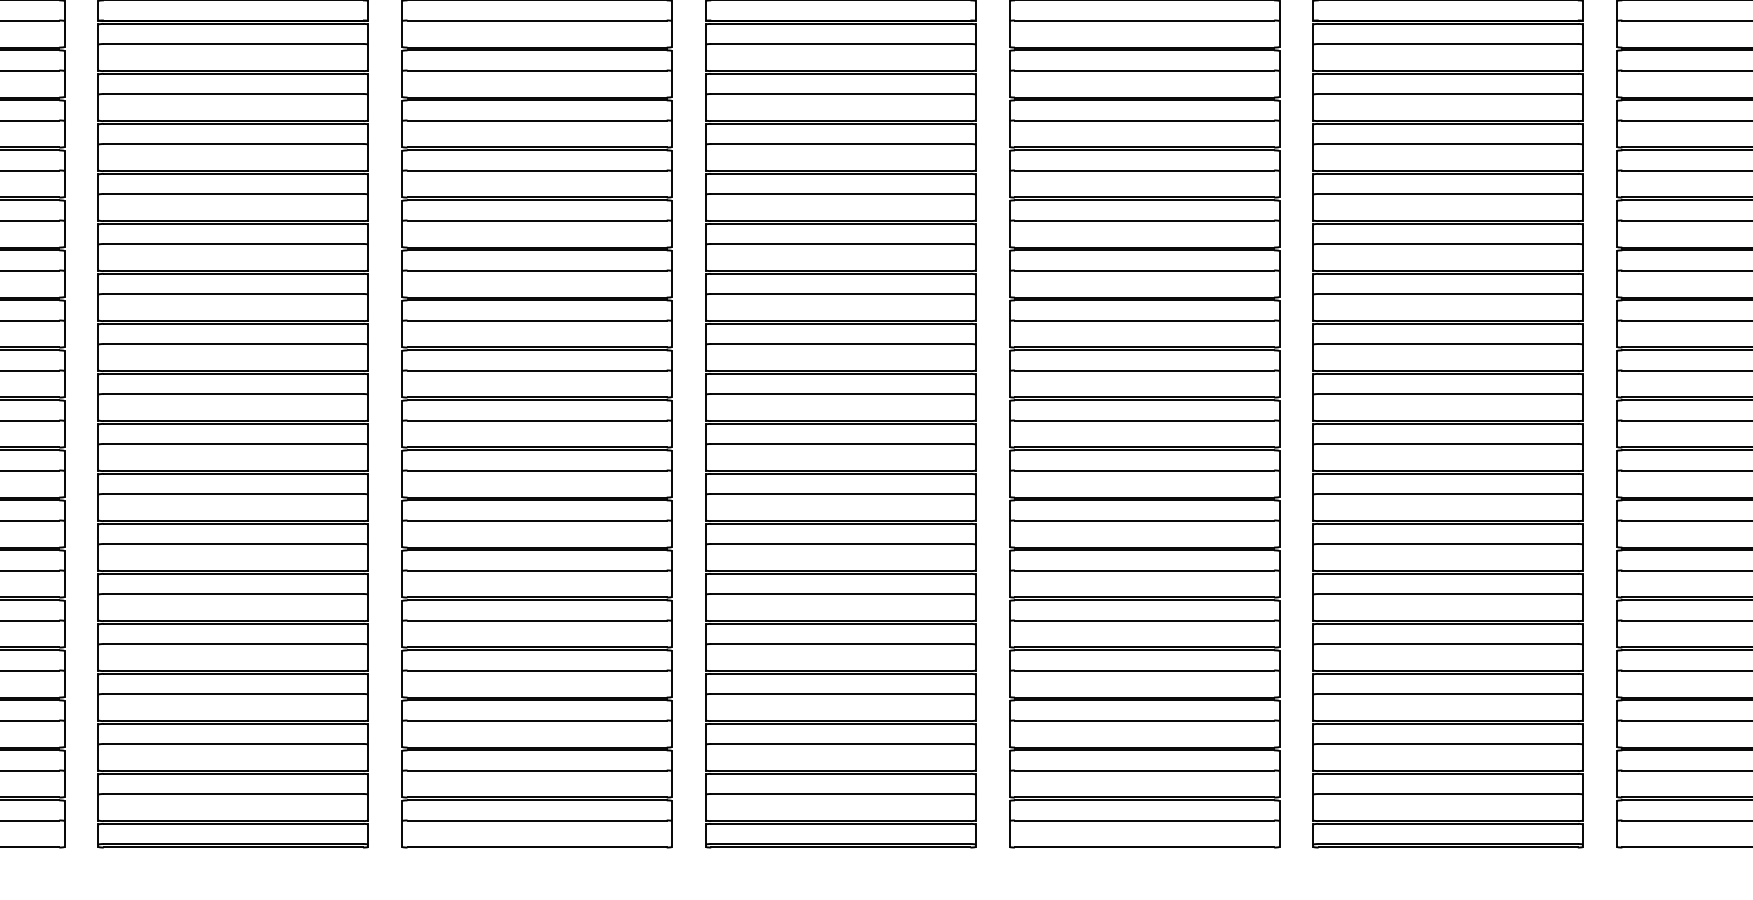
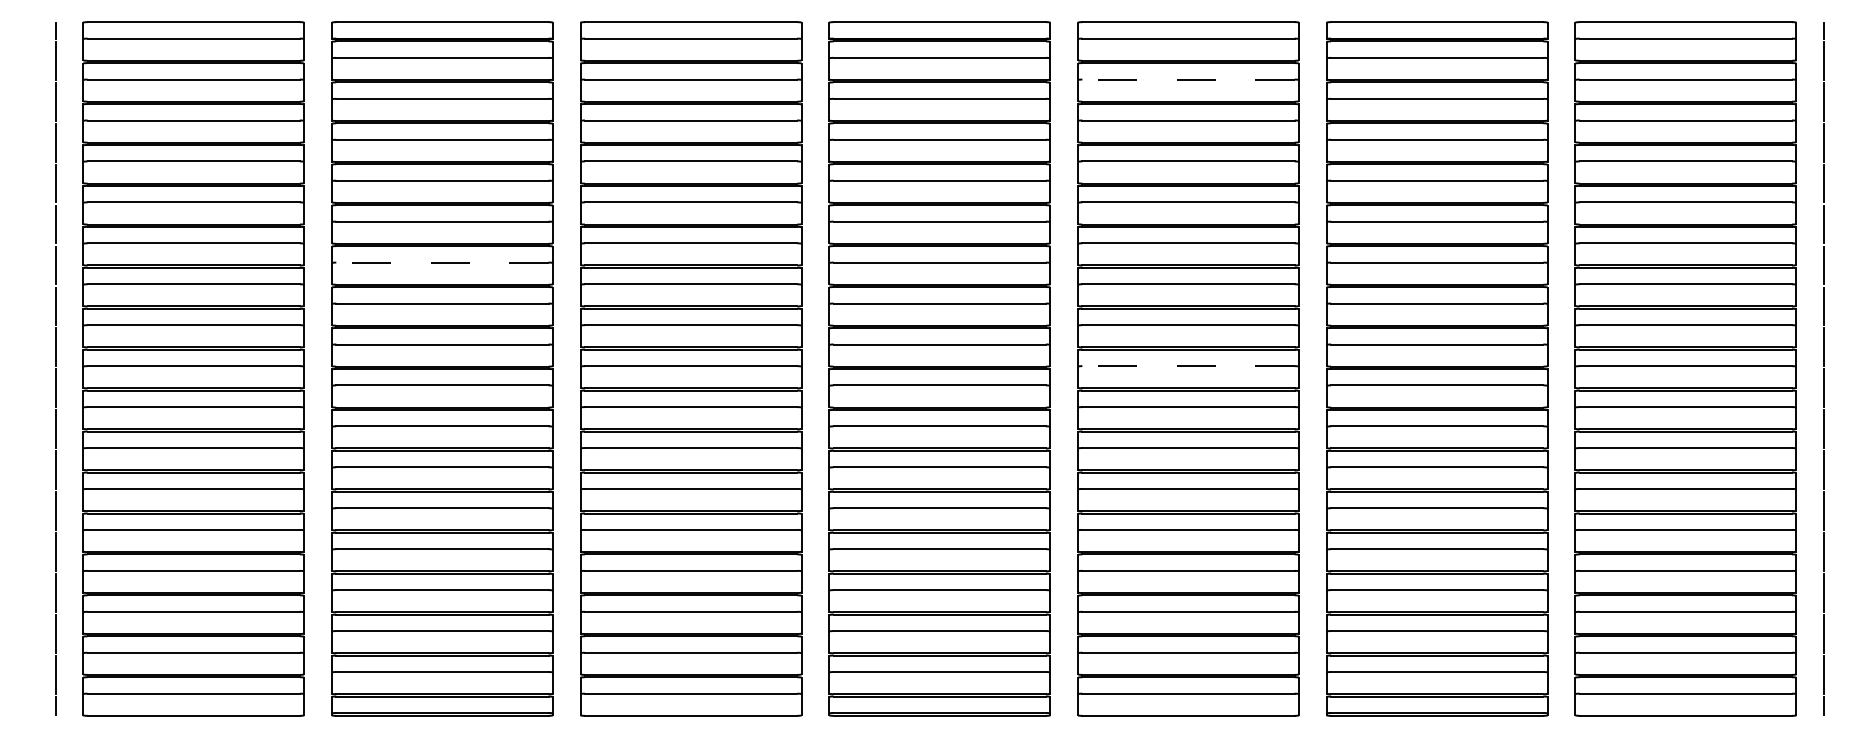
line: (1144, 70) -> (1188, 79), solid -> dashed
line: (232, 293) -> (441, 262), solid -> dashed
line: (1144, 420) -> (1188, 366), solid -> dashed

